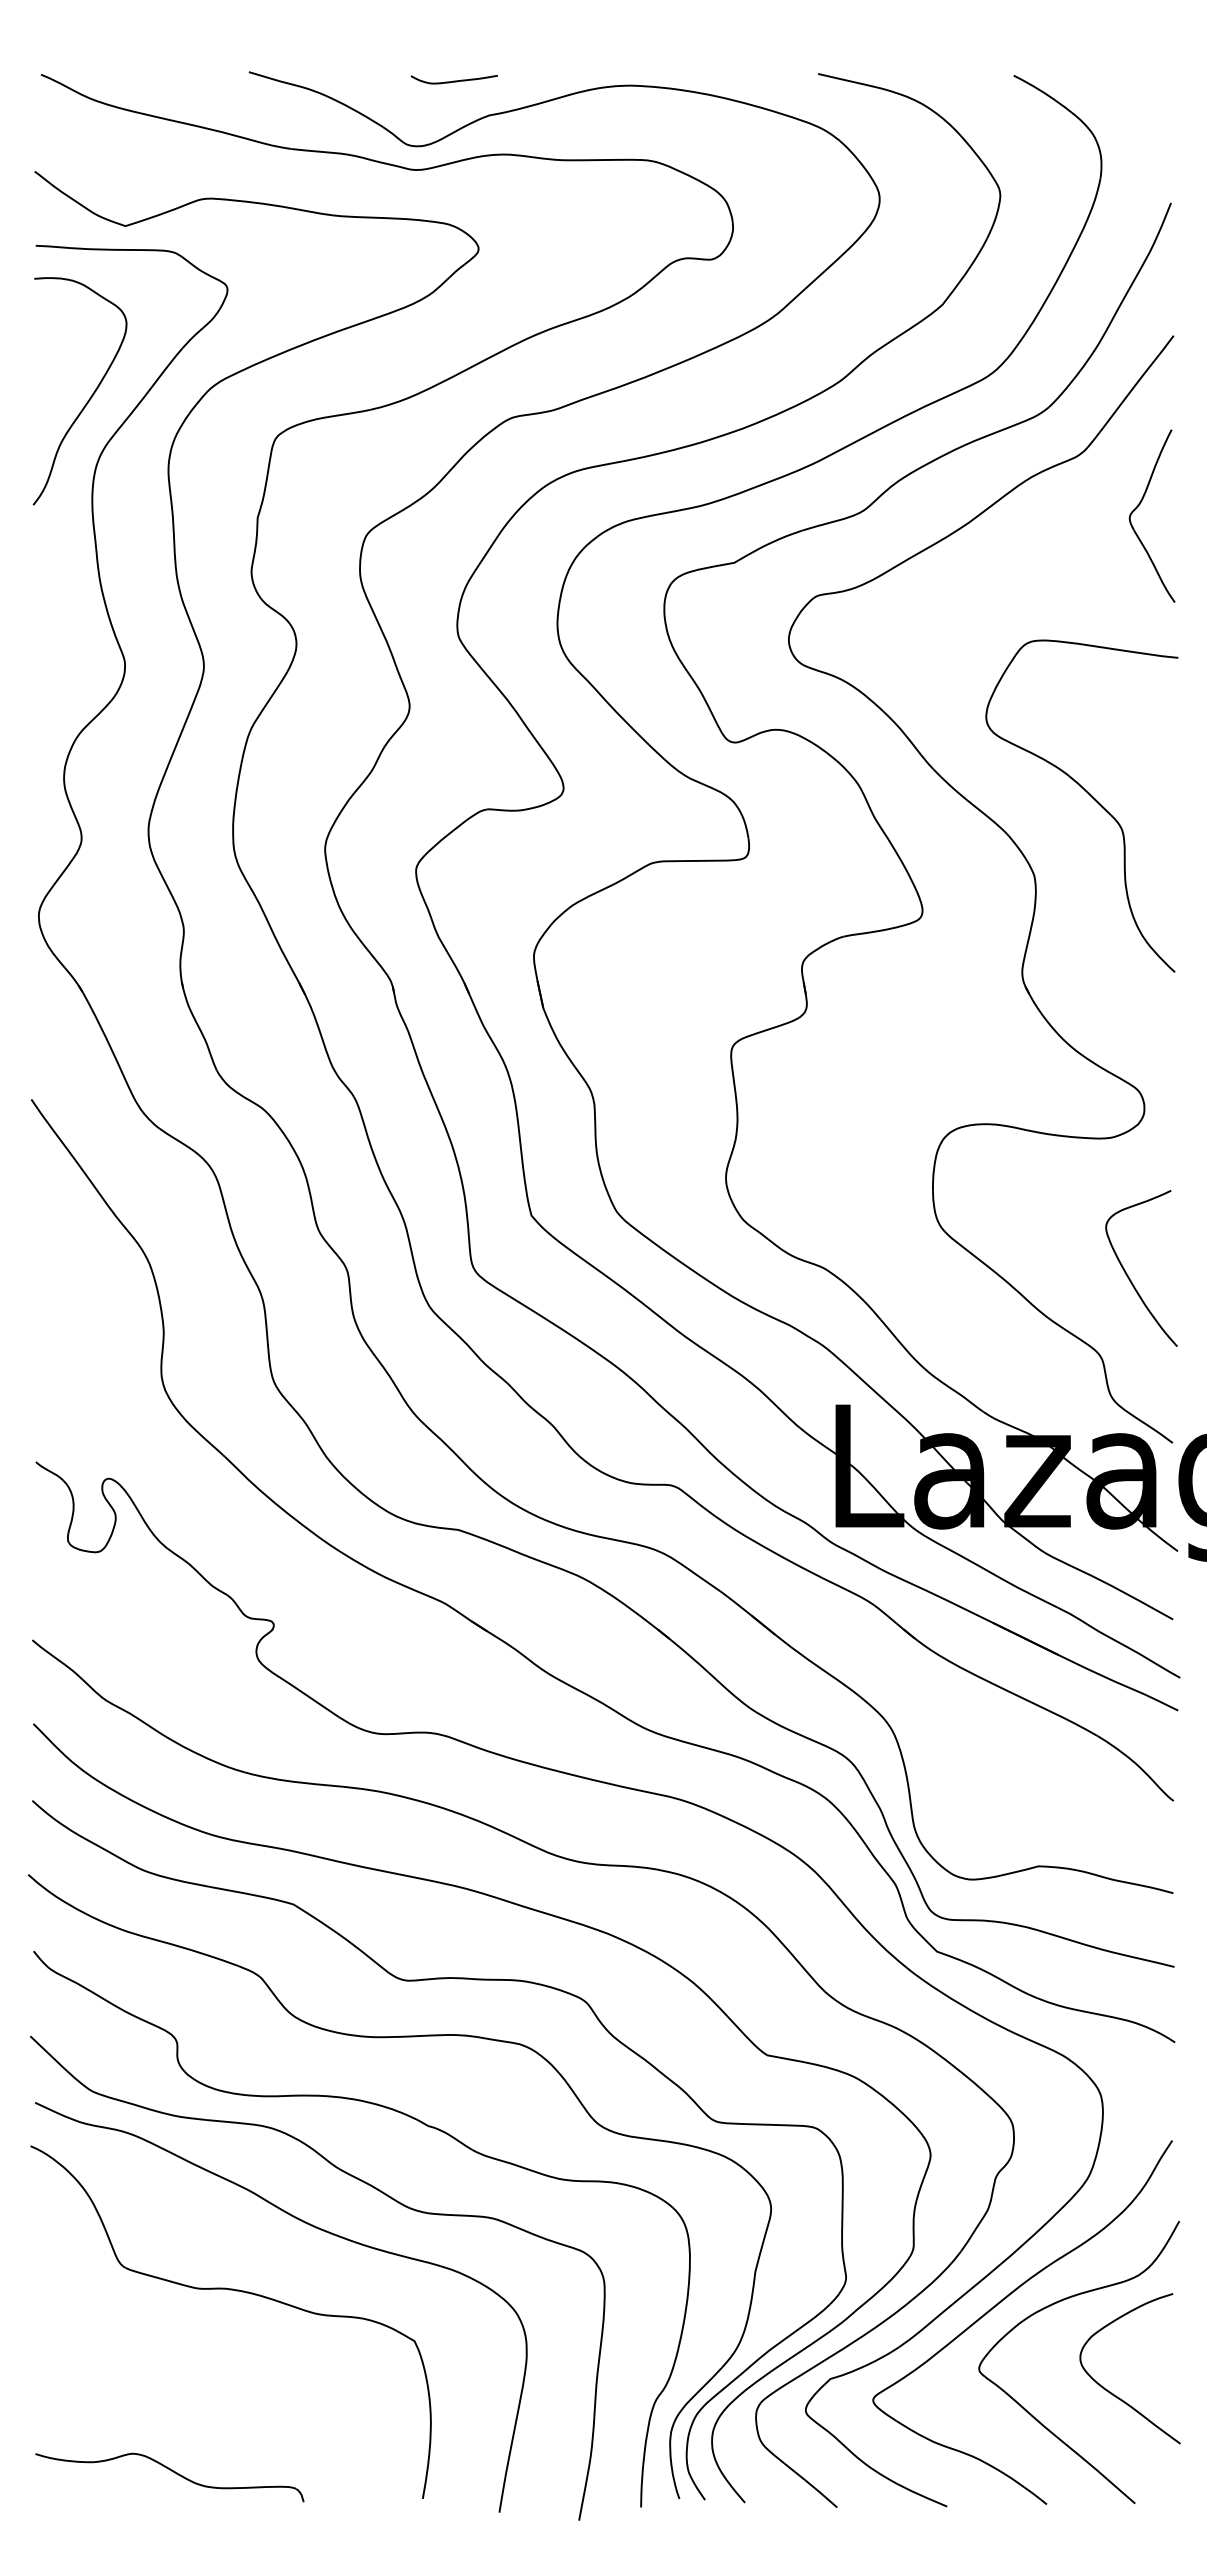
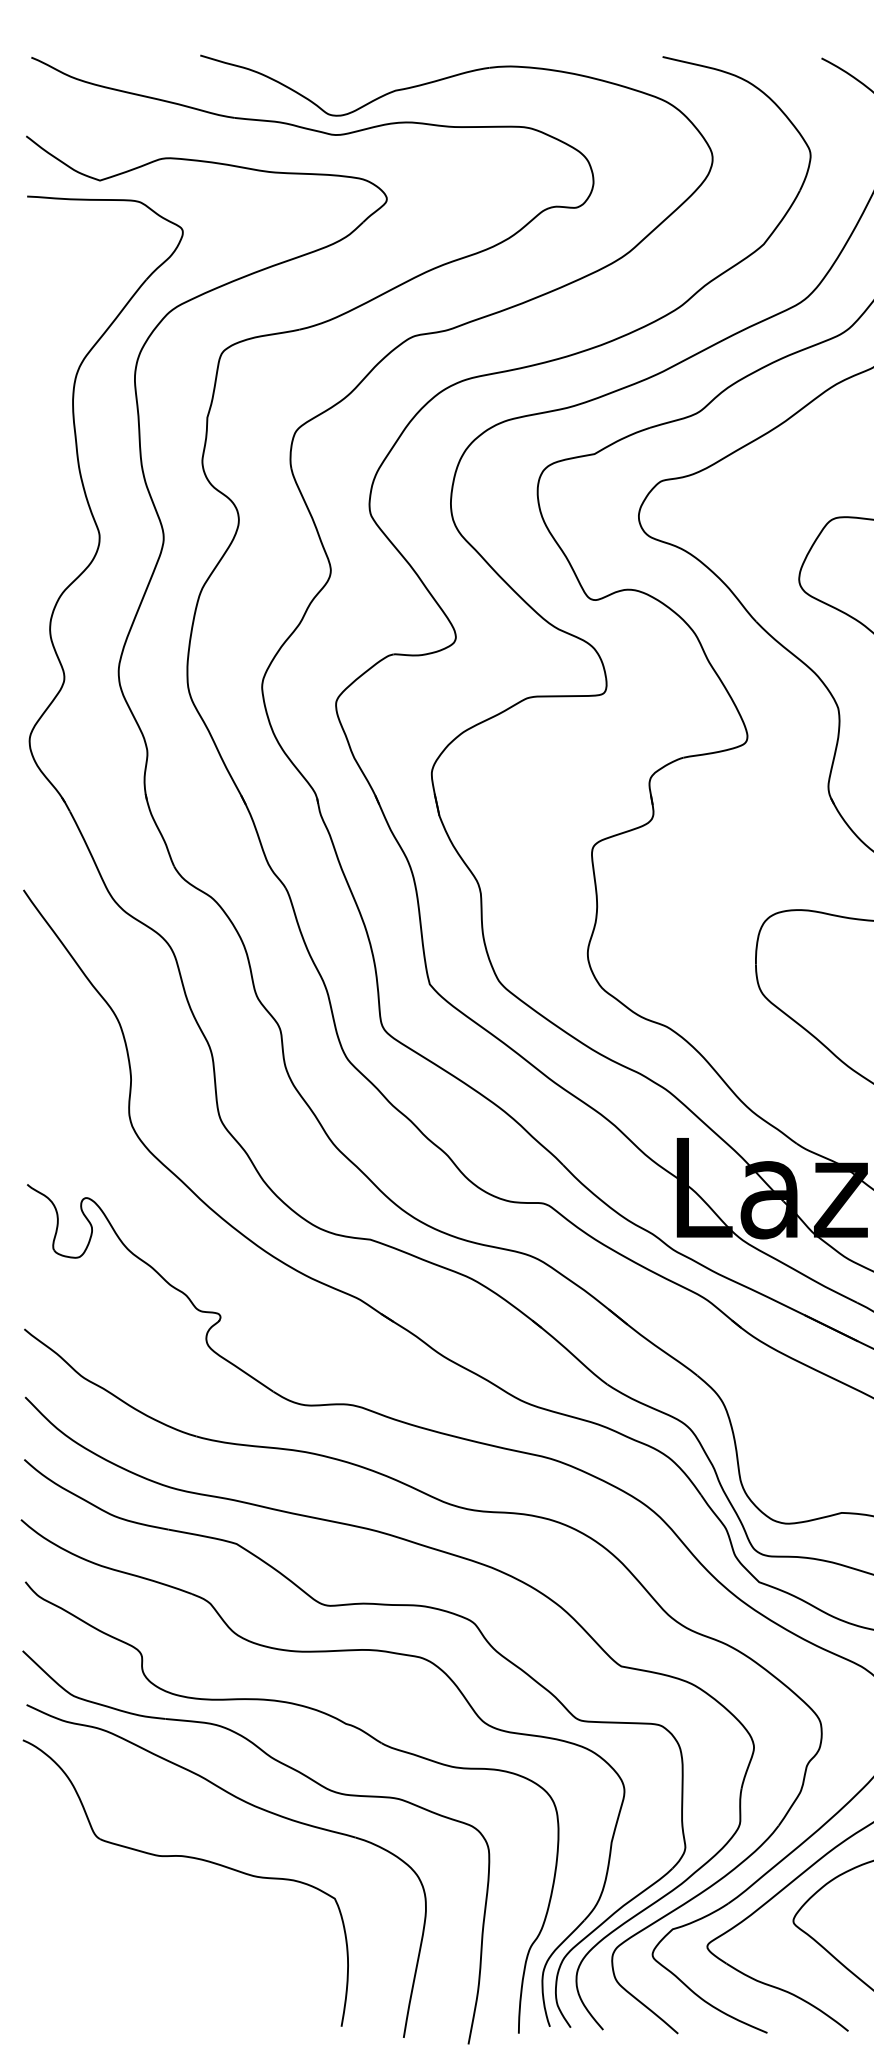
curve: (453, 80) -> (366, 62), removed
curve: (88, 399) -> (69, 321), removed
part: (171, 2471) -> (137, 2004), removed

